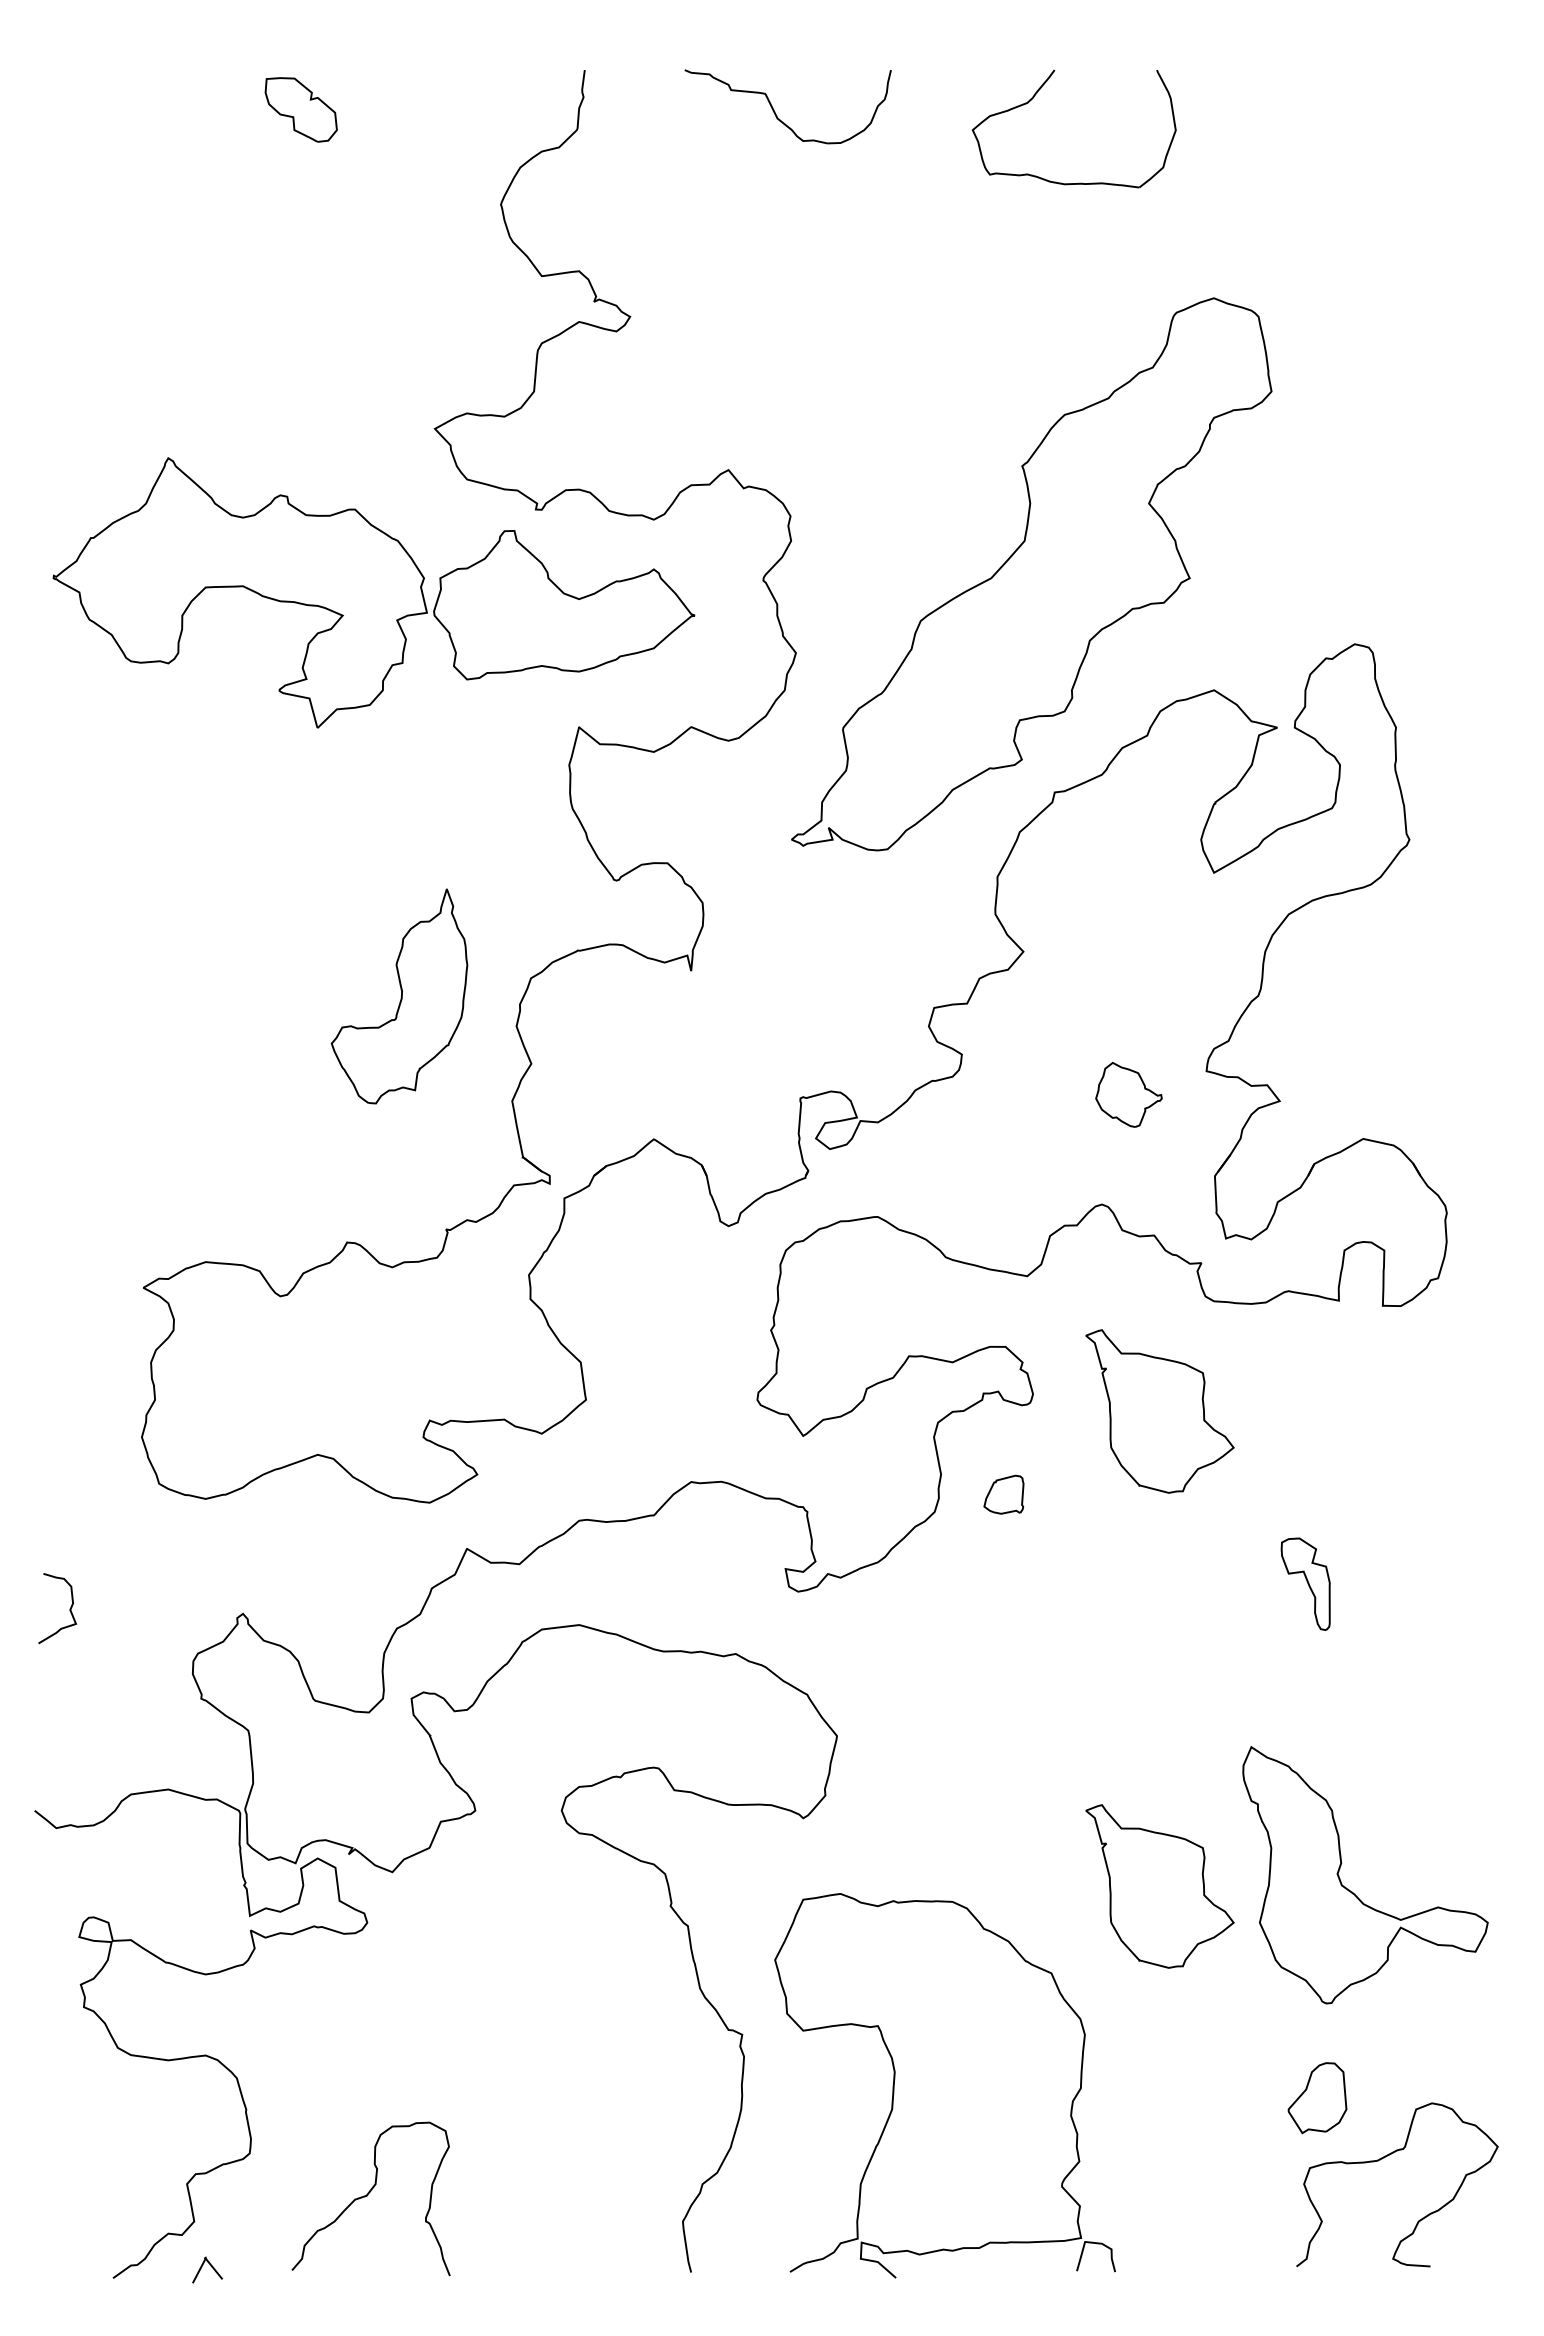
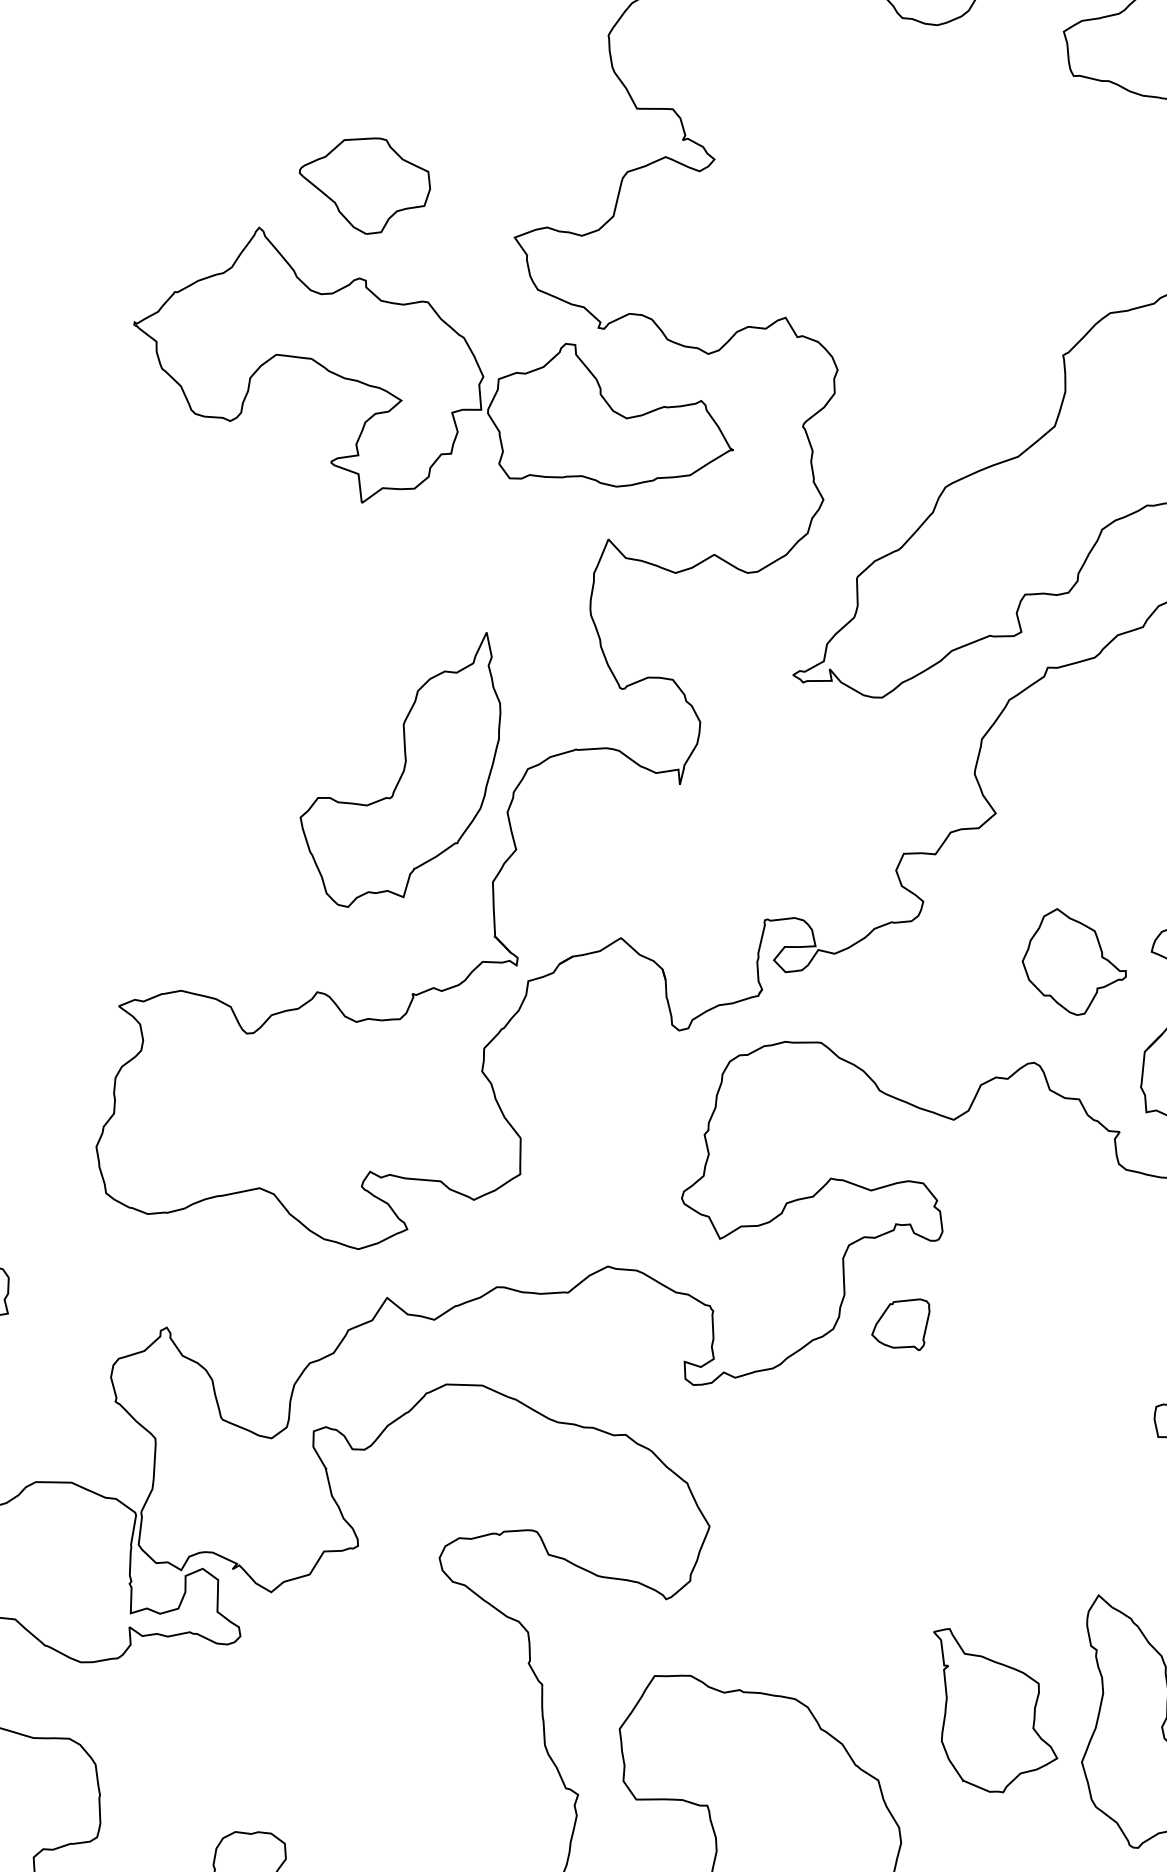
part: (270, 397) -> (364, 184), added
part: (399, 996) -> (401, 767), size x1.43
part: (1128, 1094) -> (1074, 962), size x1.67
part: (1159, 1411) -> (1059, 1265), removed
part: (1003, 1494) -> (900, 1322), size x1.43

